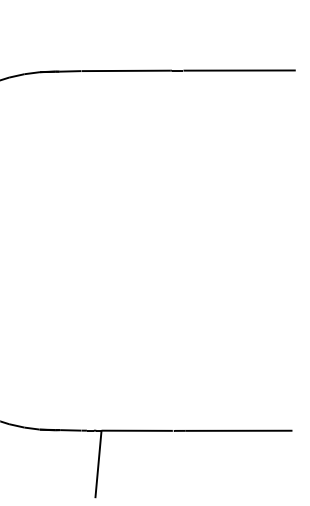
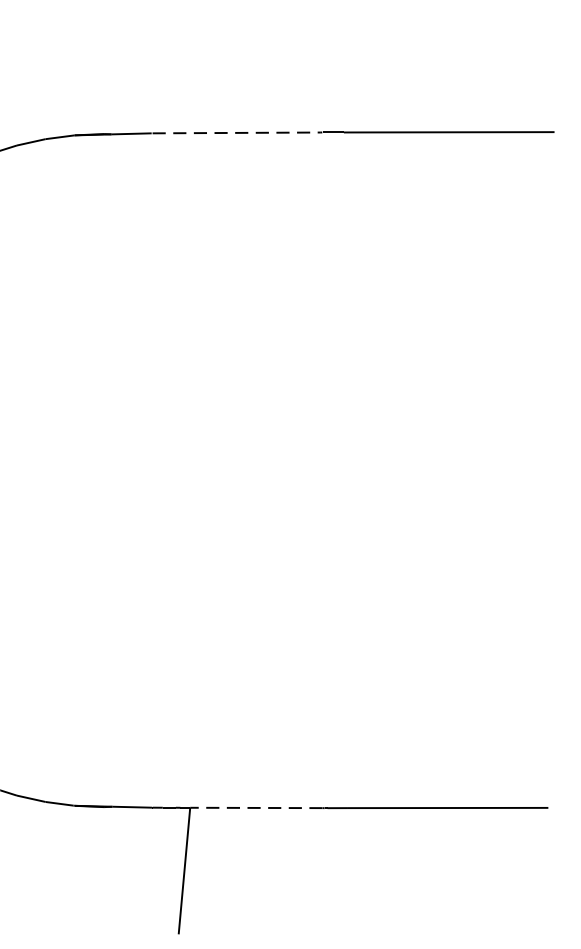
line: (126, 70) -> (237, 132), solid -> dashed
line: (136, 430) -> (255, 807), solid -> dashed

